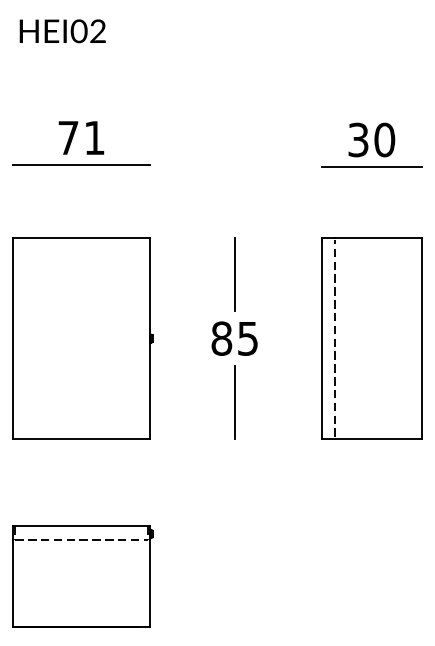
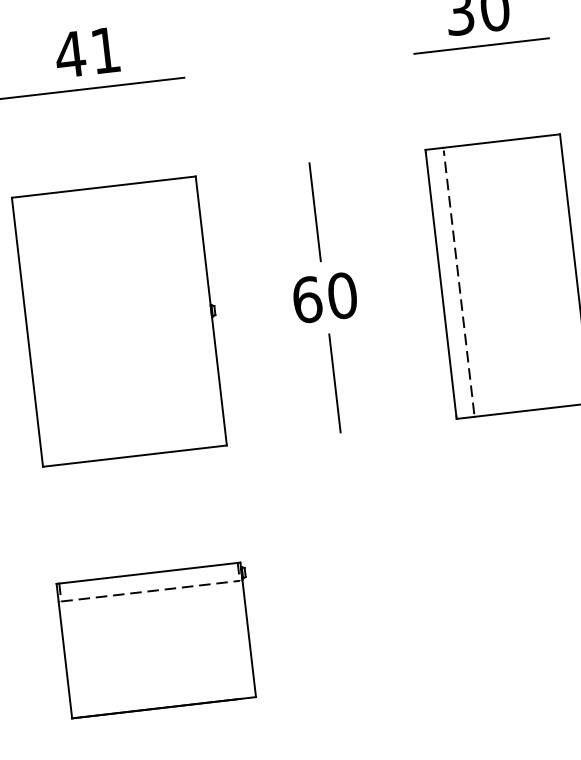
text: (68, 137) -> (70, 53), 71 -> 41
text: (234, 338) -> (324, 297), 85 -> 60

